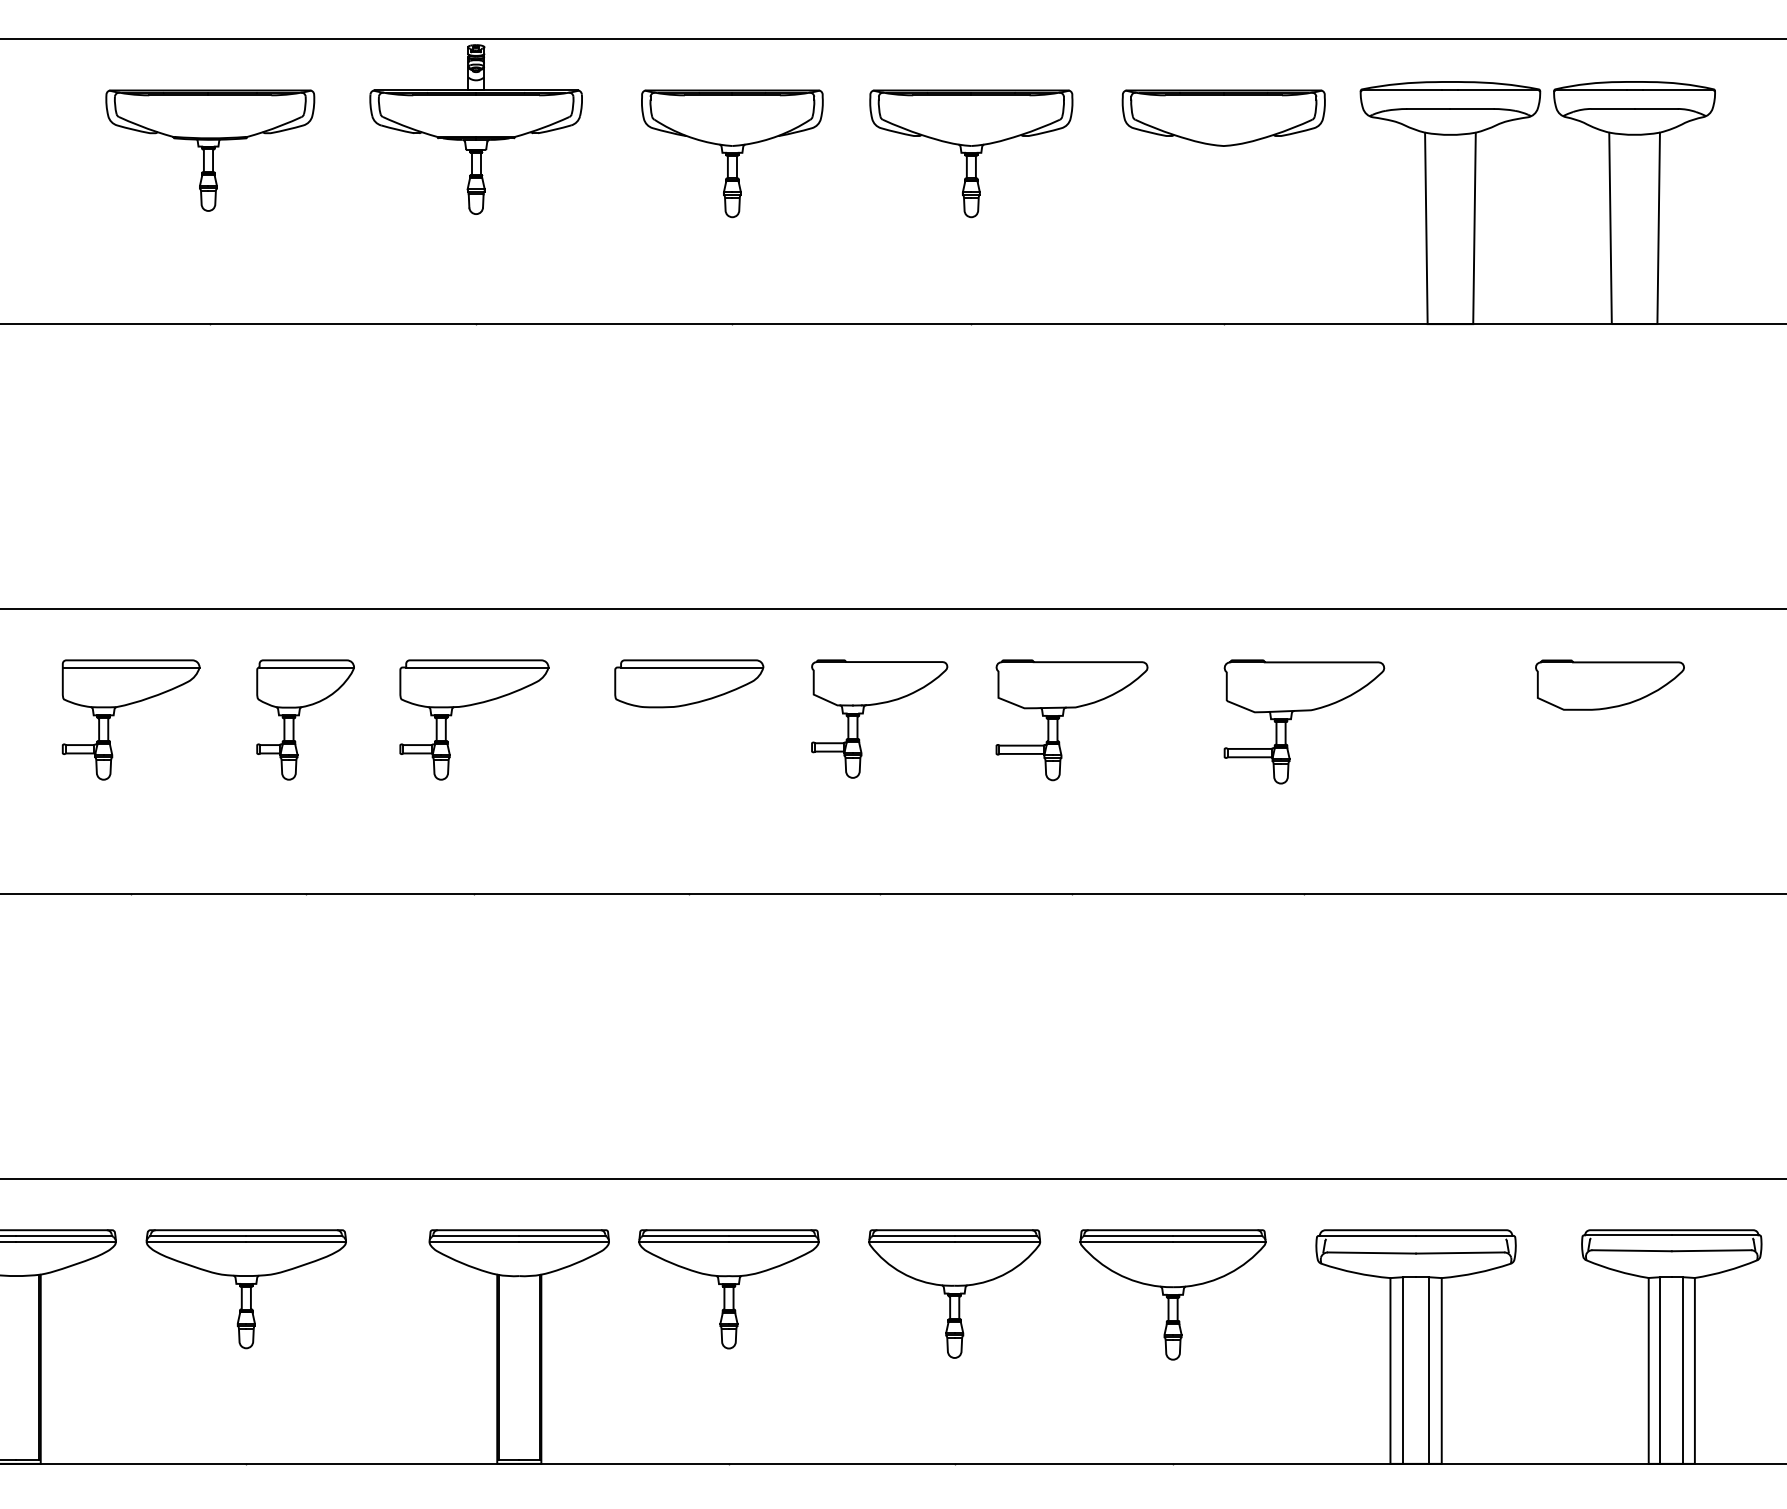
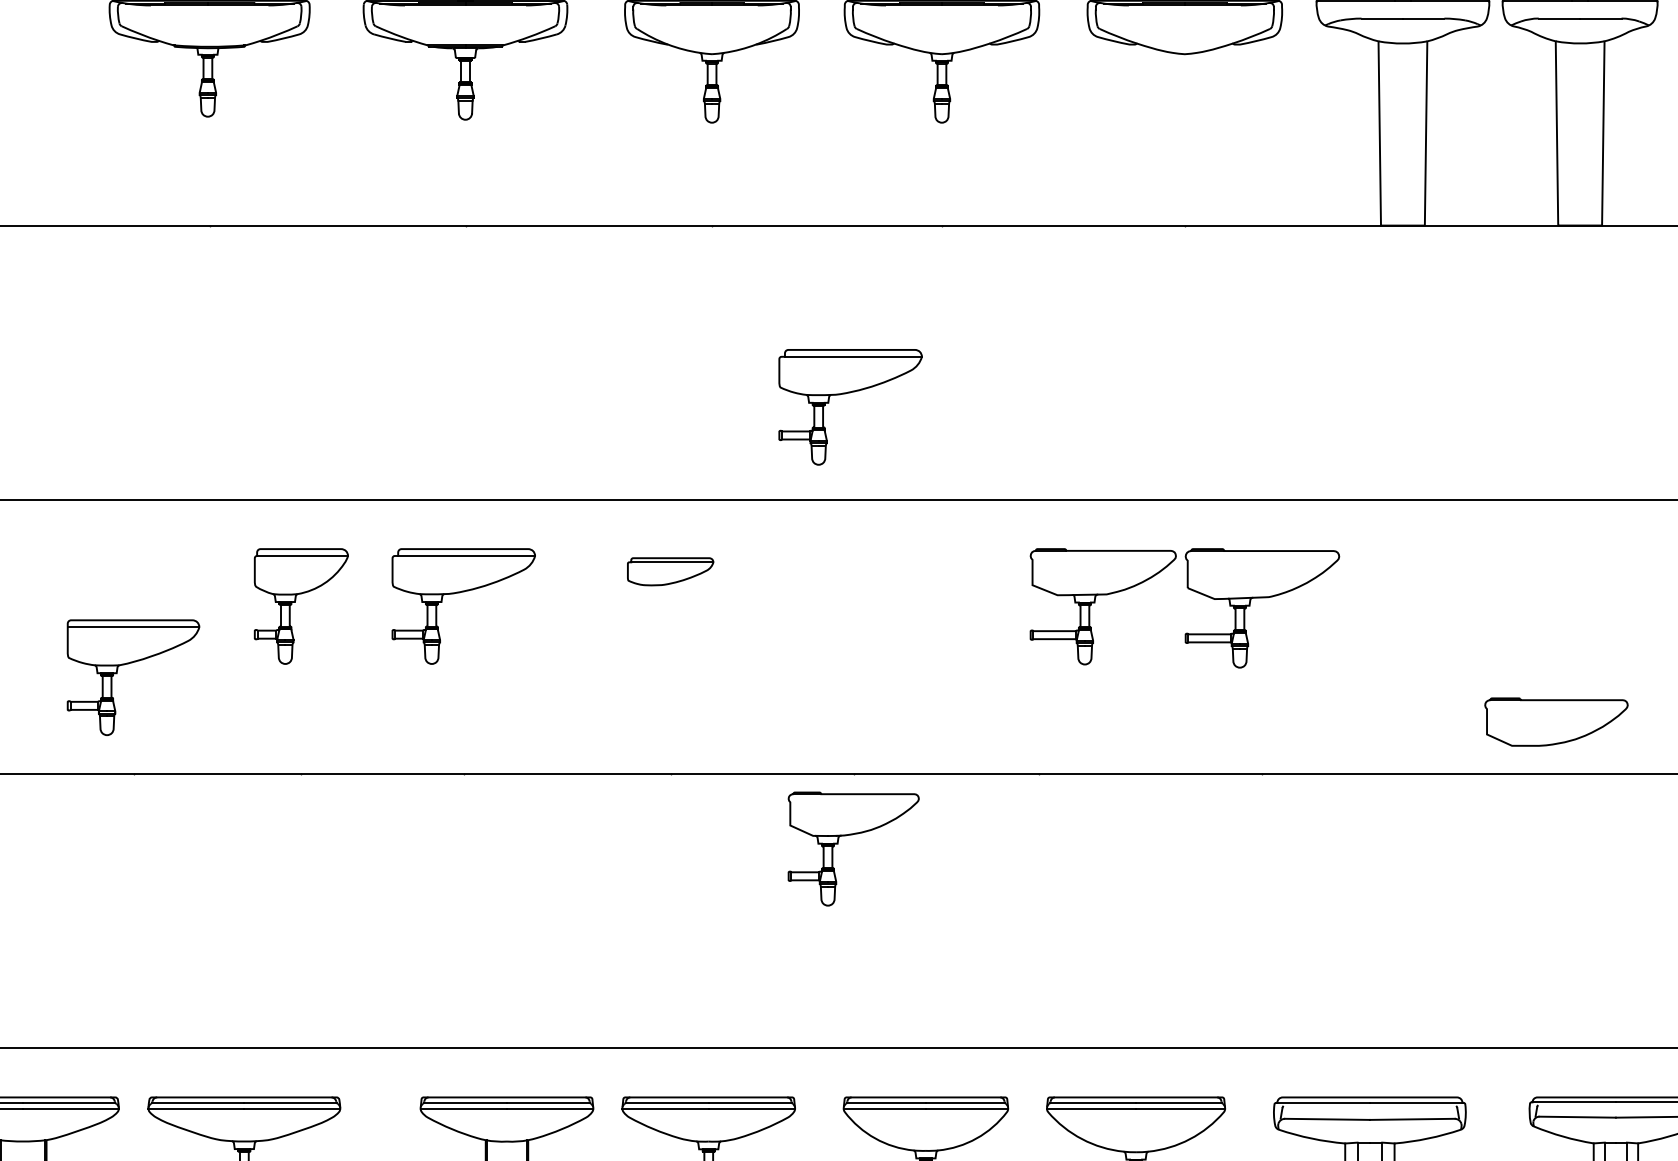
part: (872, 499) -> (846, 394), added
part: (689, 683) -> (670, 571), size x0.6
part: (1609, 684) -> (1555, 721), moved
part: (875, 705) -> (849, 835), moved
part: (125, 706) -> (128, 664), moved
part: (1063, 716) -> (1095, 603), moved

